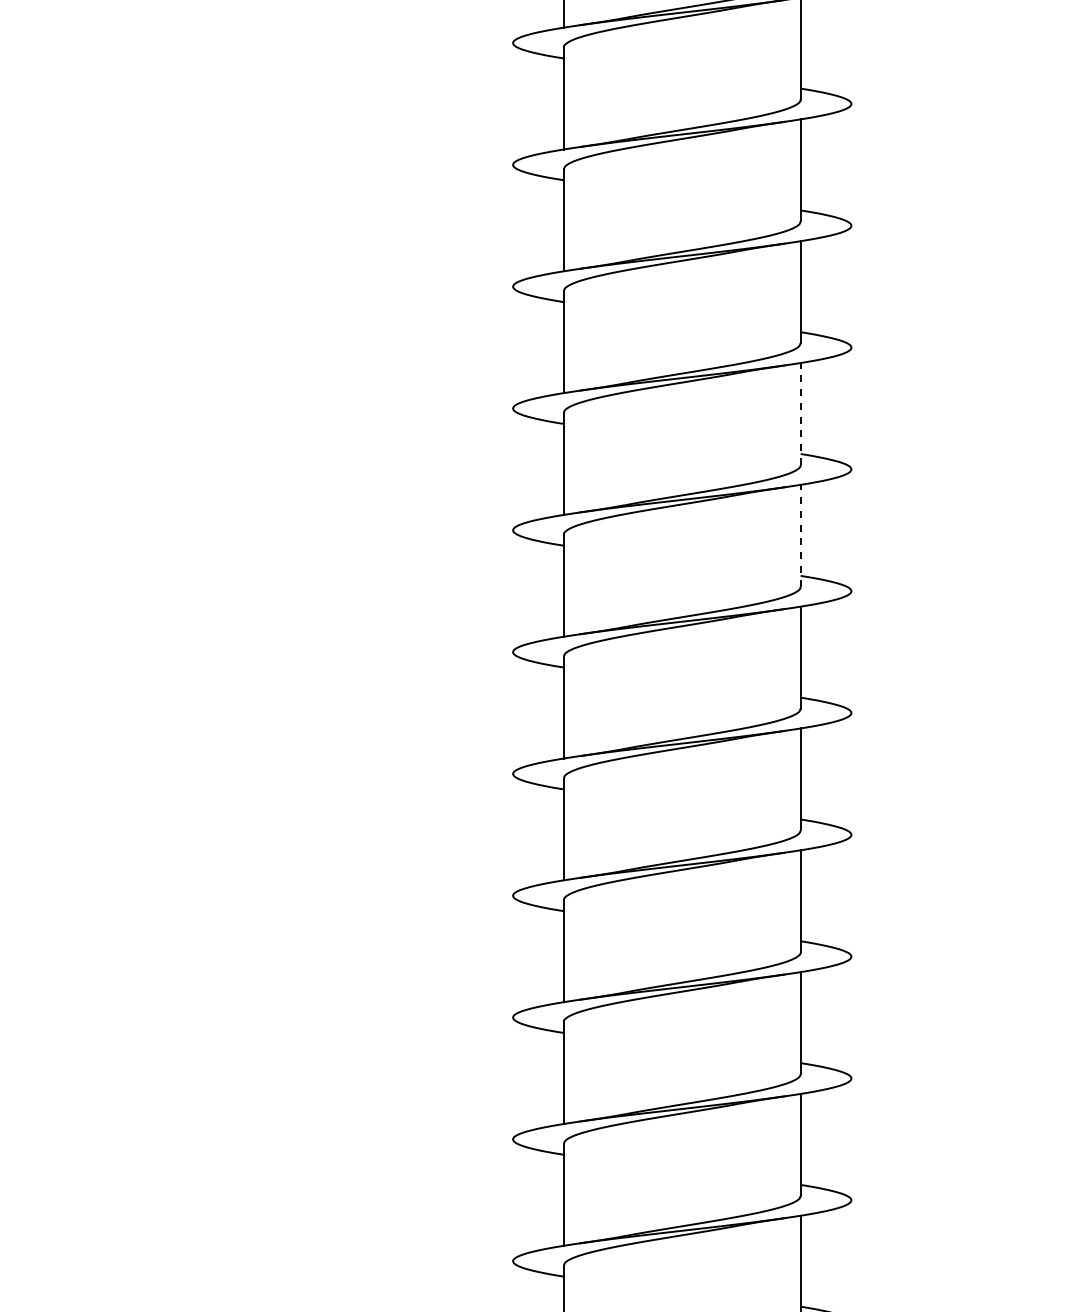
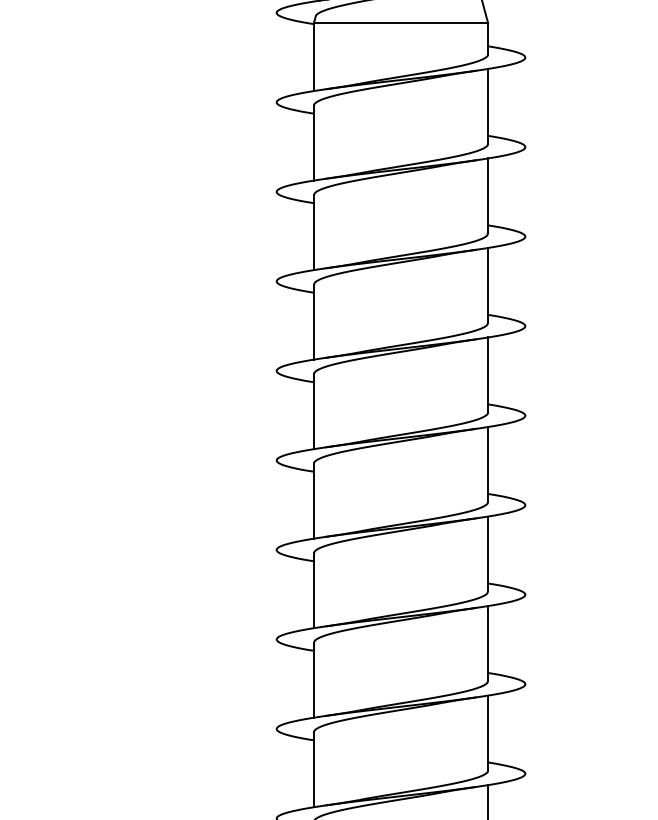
line: (800, 413) -> (487, 374), dashed -> solid
line: (800, 535) -> (487, 464), dashed -> solid

